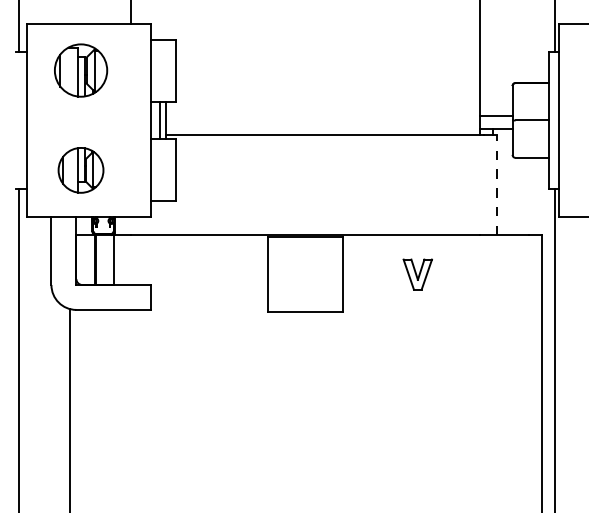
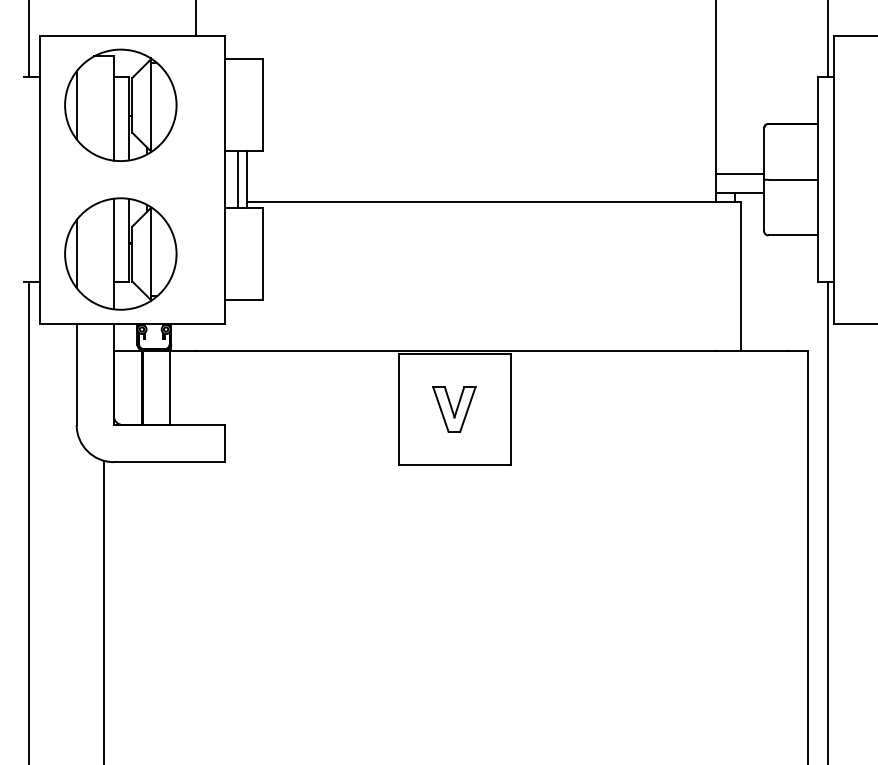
part: (80, 70) -> (119, 105), size x1.43
part: (80, 170) -> (119, 254), size x1.67
line: (496, 185) -> (740, 276), dashed -> solid
part: (417, 274) -> (453, 409), moved

